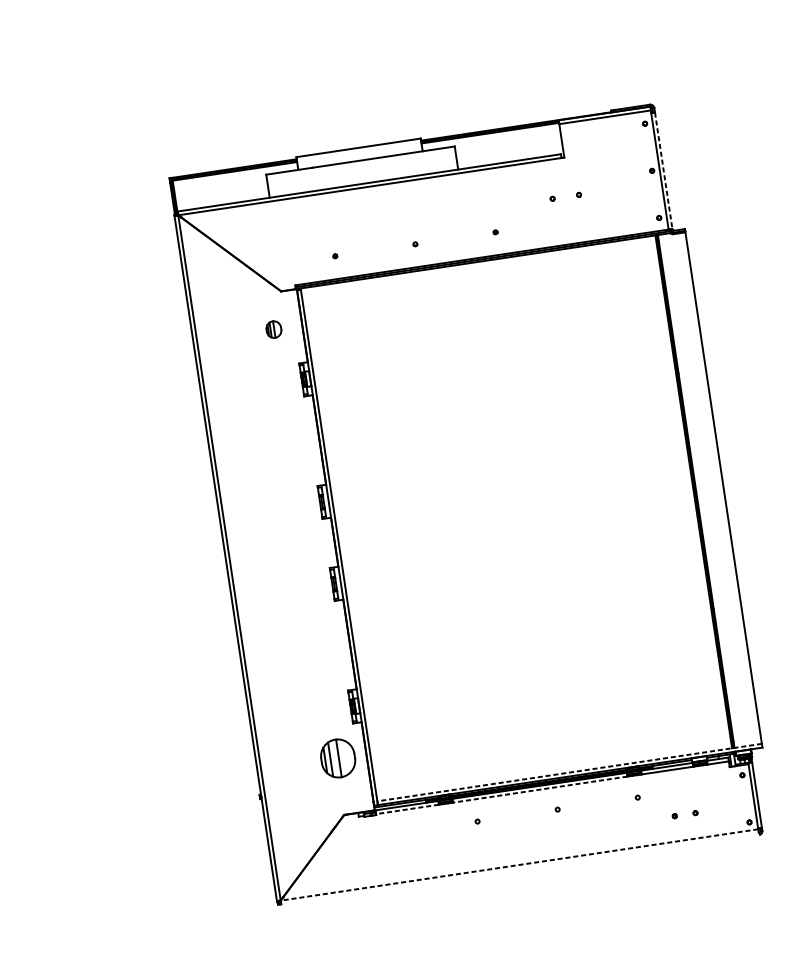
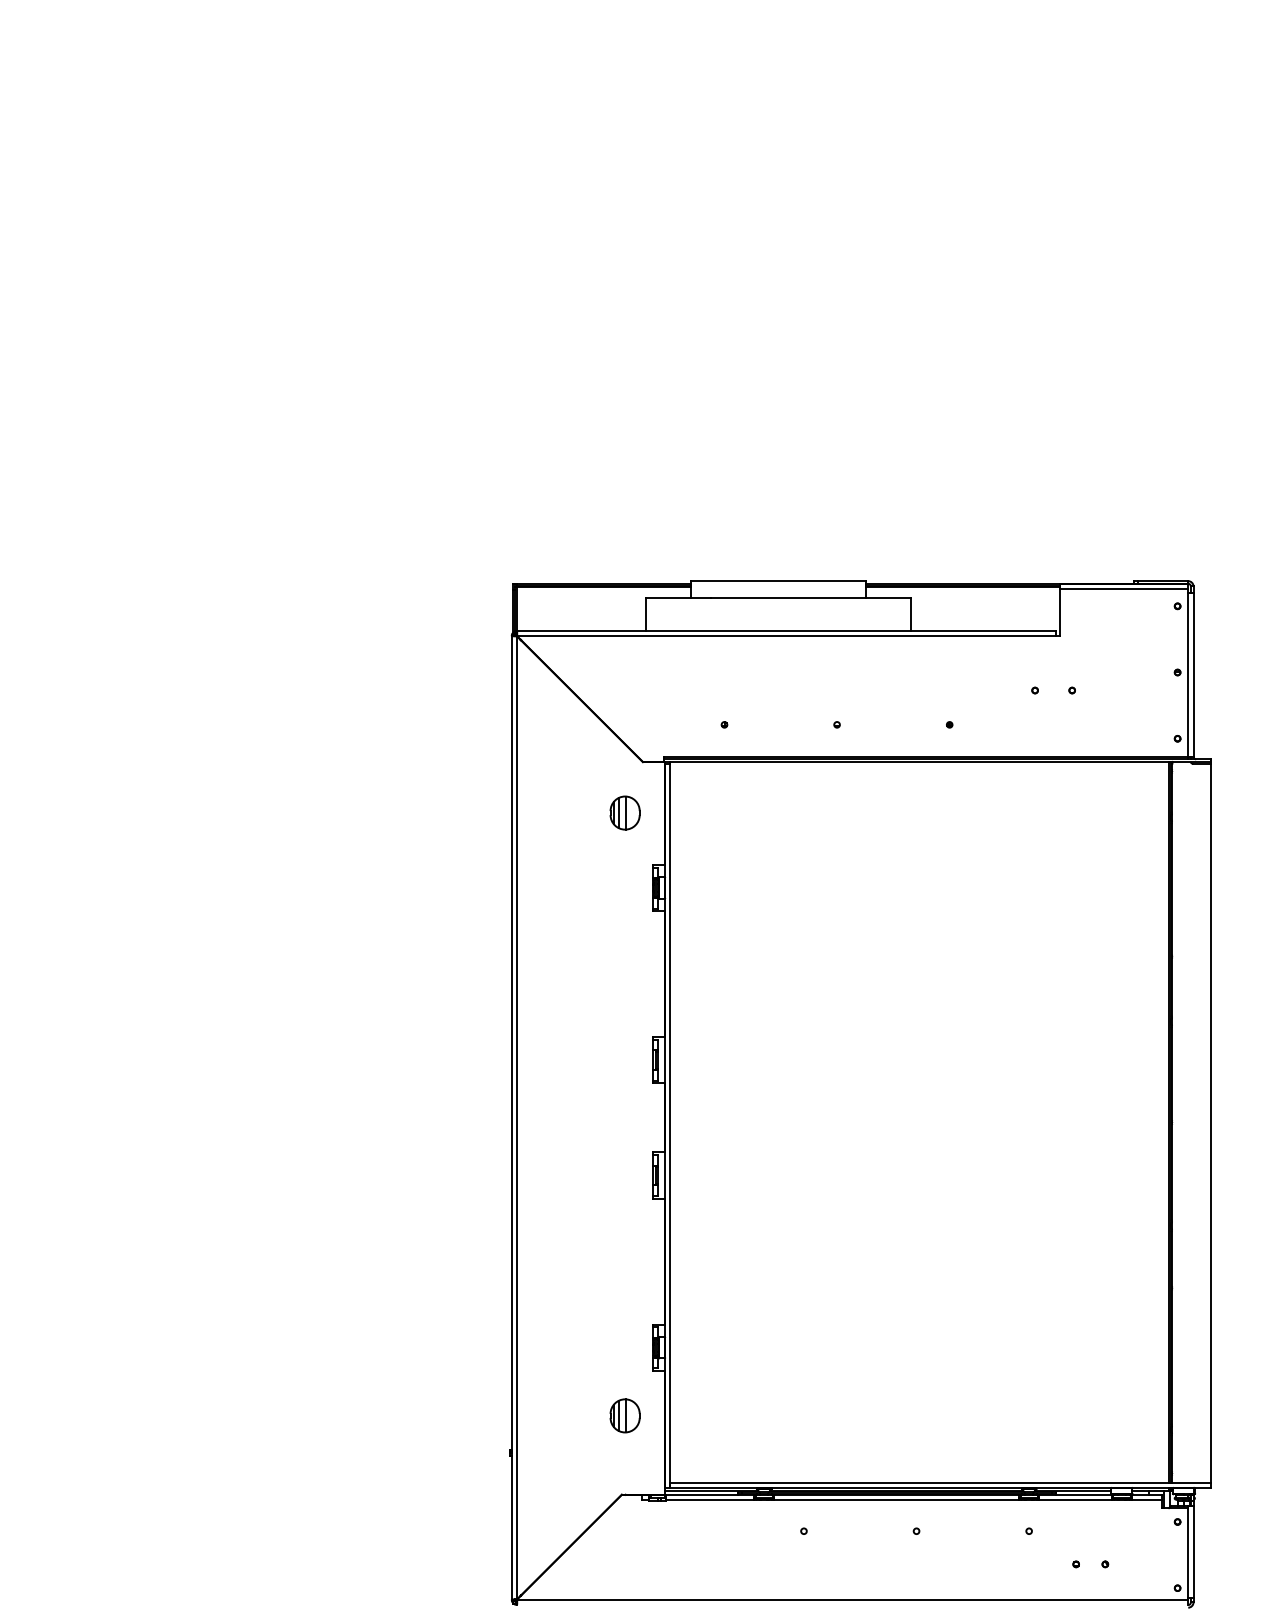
line: (663, 170) -> (1193, 674), dashed -> solid
part: (273, 329) -> (624, 812), size x1.43
part: (337, 758) -> (624, 1415), size x0.62
line: (569, 772) -> (940, 1482), dashed -> solid
line: (540, 789) -> (896, 1500), dashed -> solid
line: (407, 809) -> (709, 1500), dashed -> solid
line: (519, 864) -> (852, 1599), dashed -> solid

